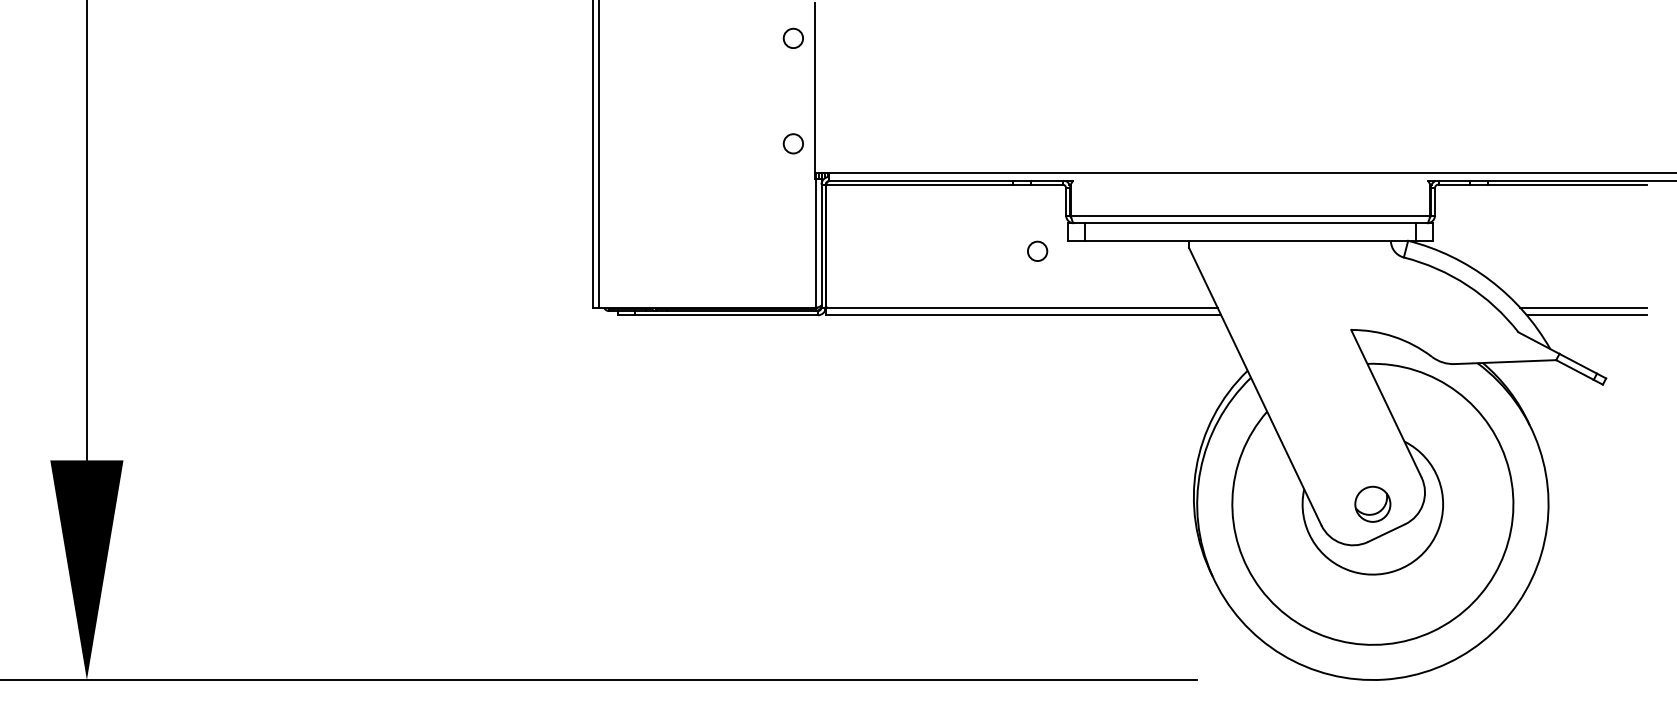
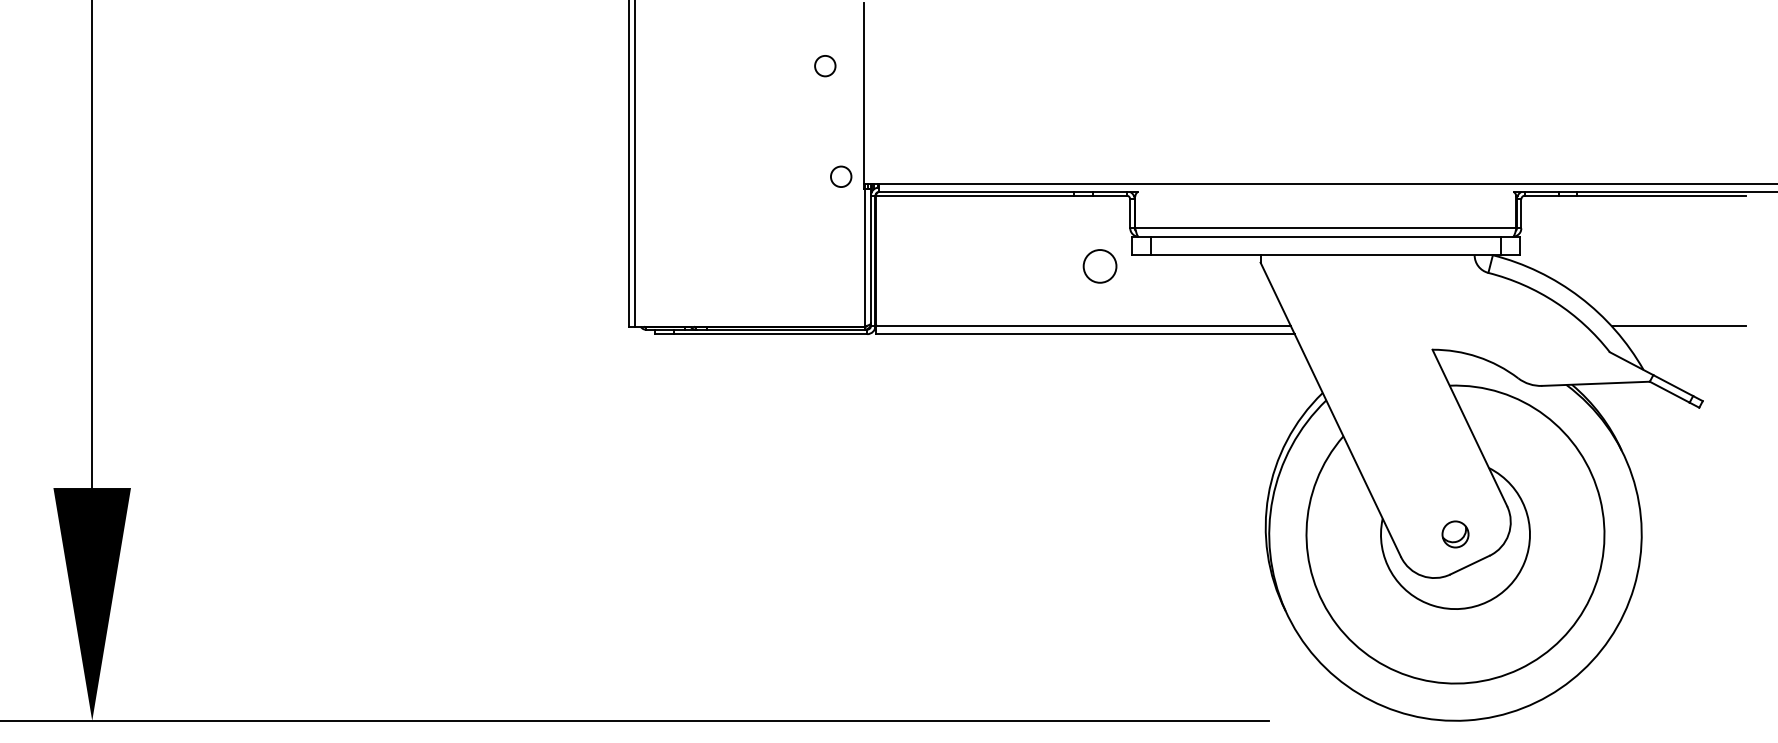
circle: (792, 37) -> (824, 65), moved
circle: (792, 143) -> (840, 176), moved
circle: (1037, 251) -> (1099, 266), size x1.6
line: (1586, 315) -> (1681, 334), removed
part: (1372, 503) -> (1455, 533), size x0.7

